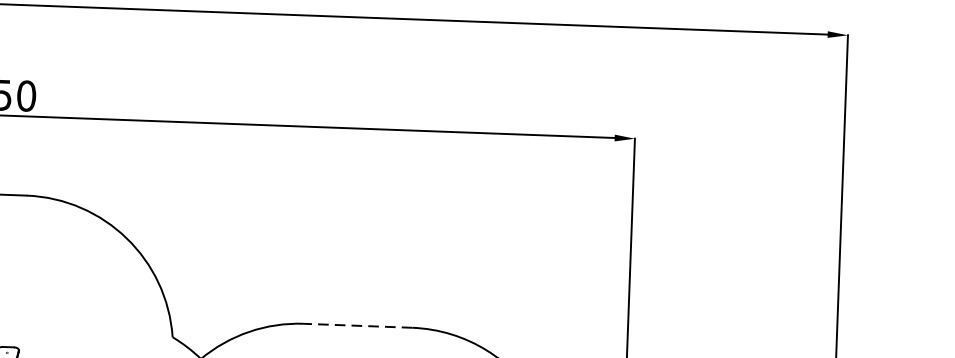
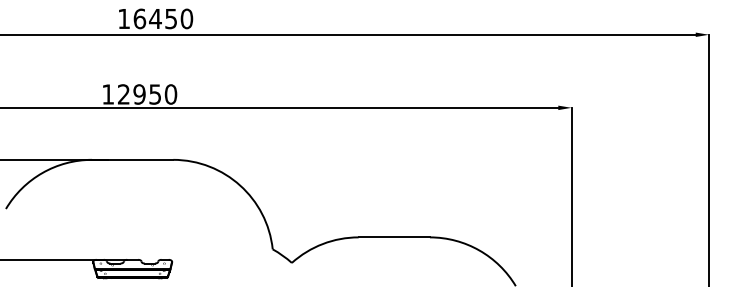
line: (358, 325) -> (394, 237), dashed -> solid

